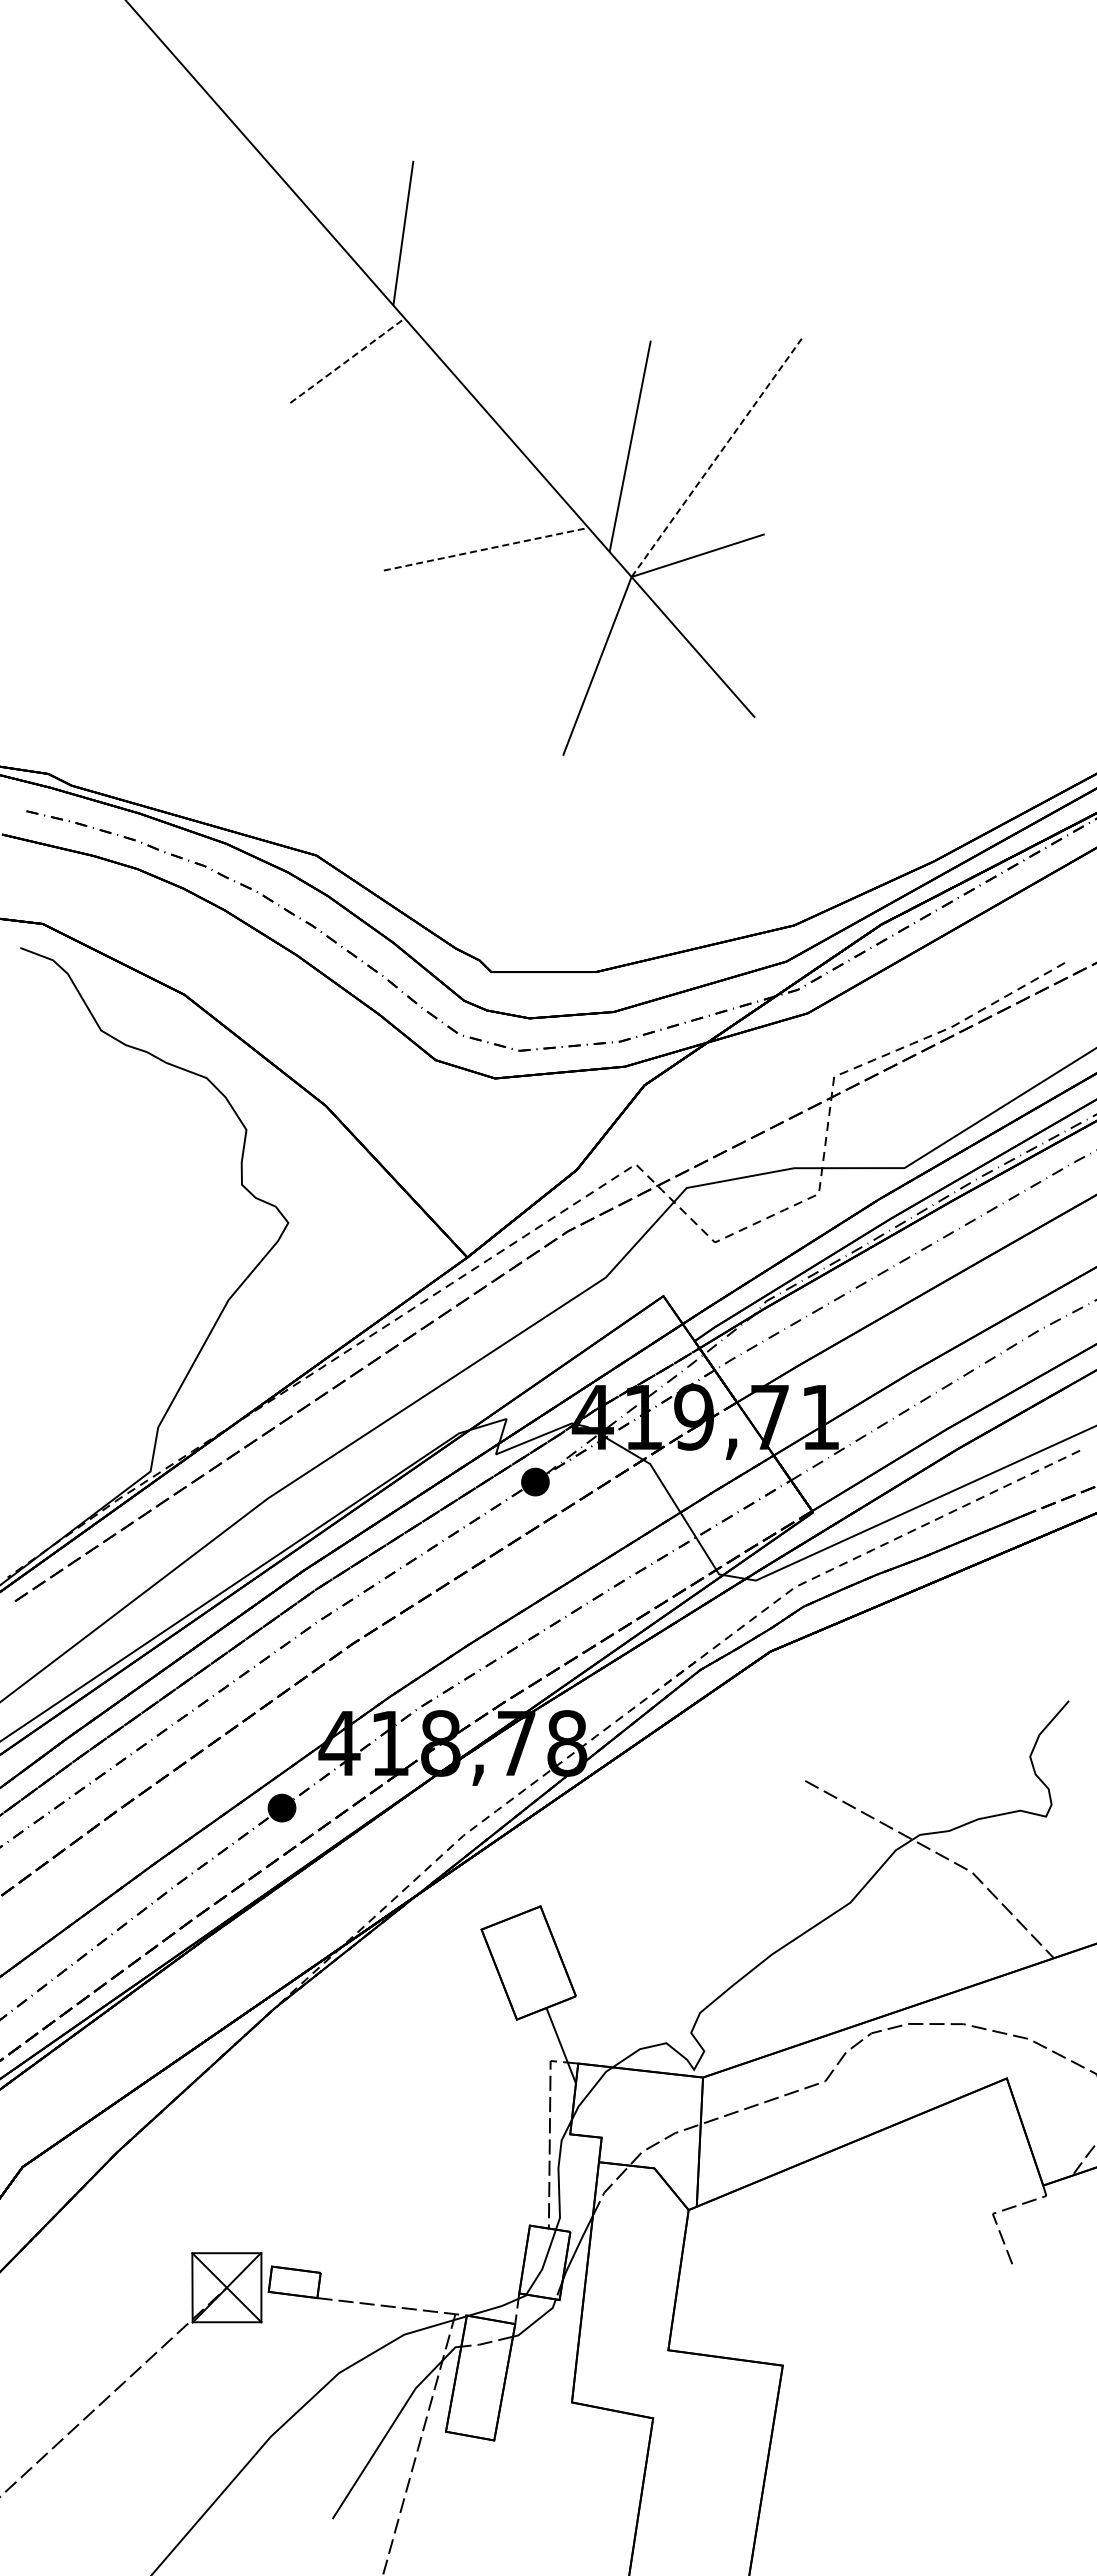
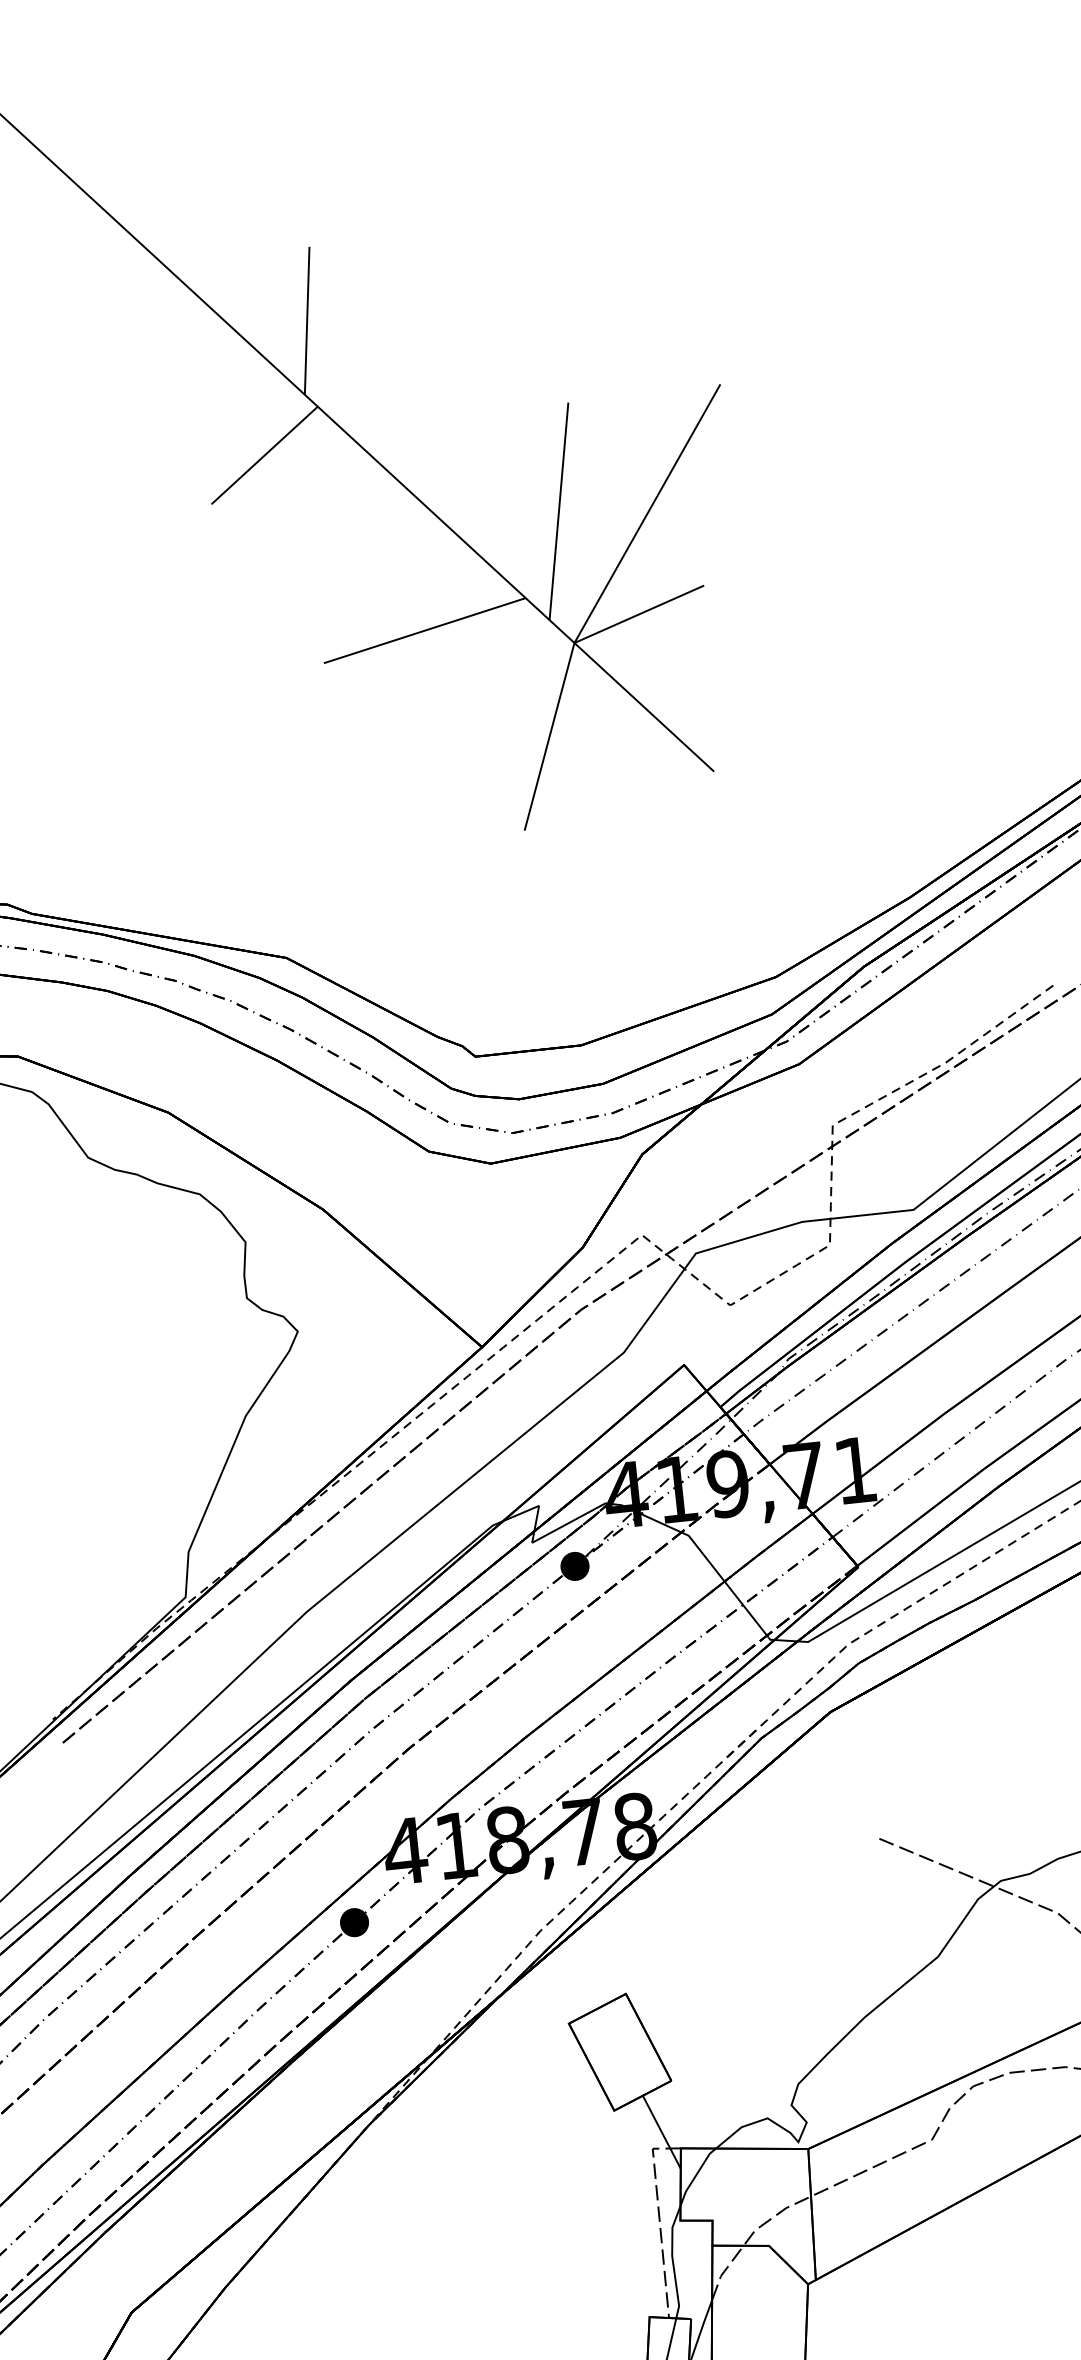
line: (347, 360) -> (264, 455), dashed -> solid
line: (717, 457) -> (648, 513), dashed -> solid
line: (486, 549) -> (425, 630), dashed -> solid

